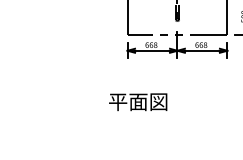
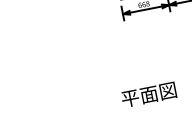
text: (138, 102) -> (149, 95), moved

